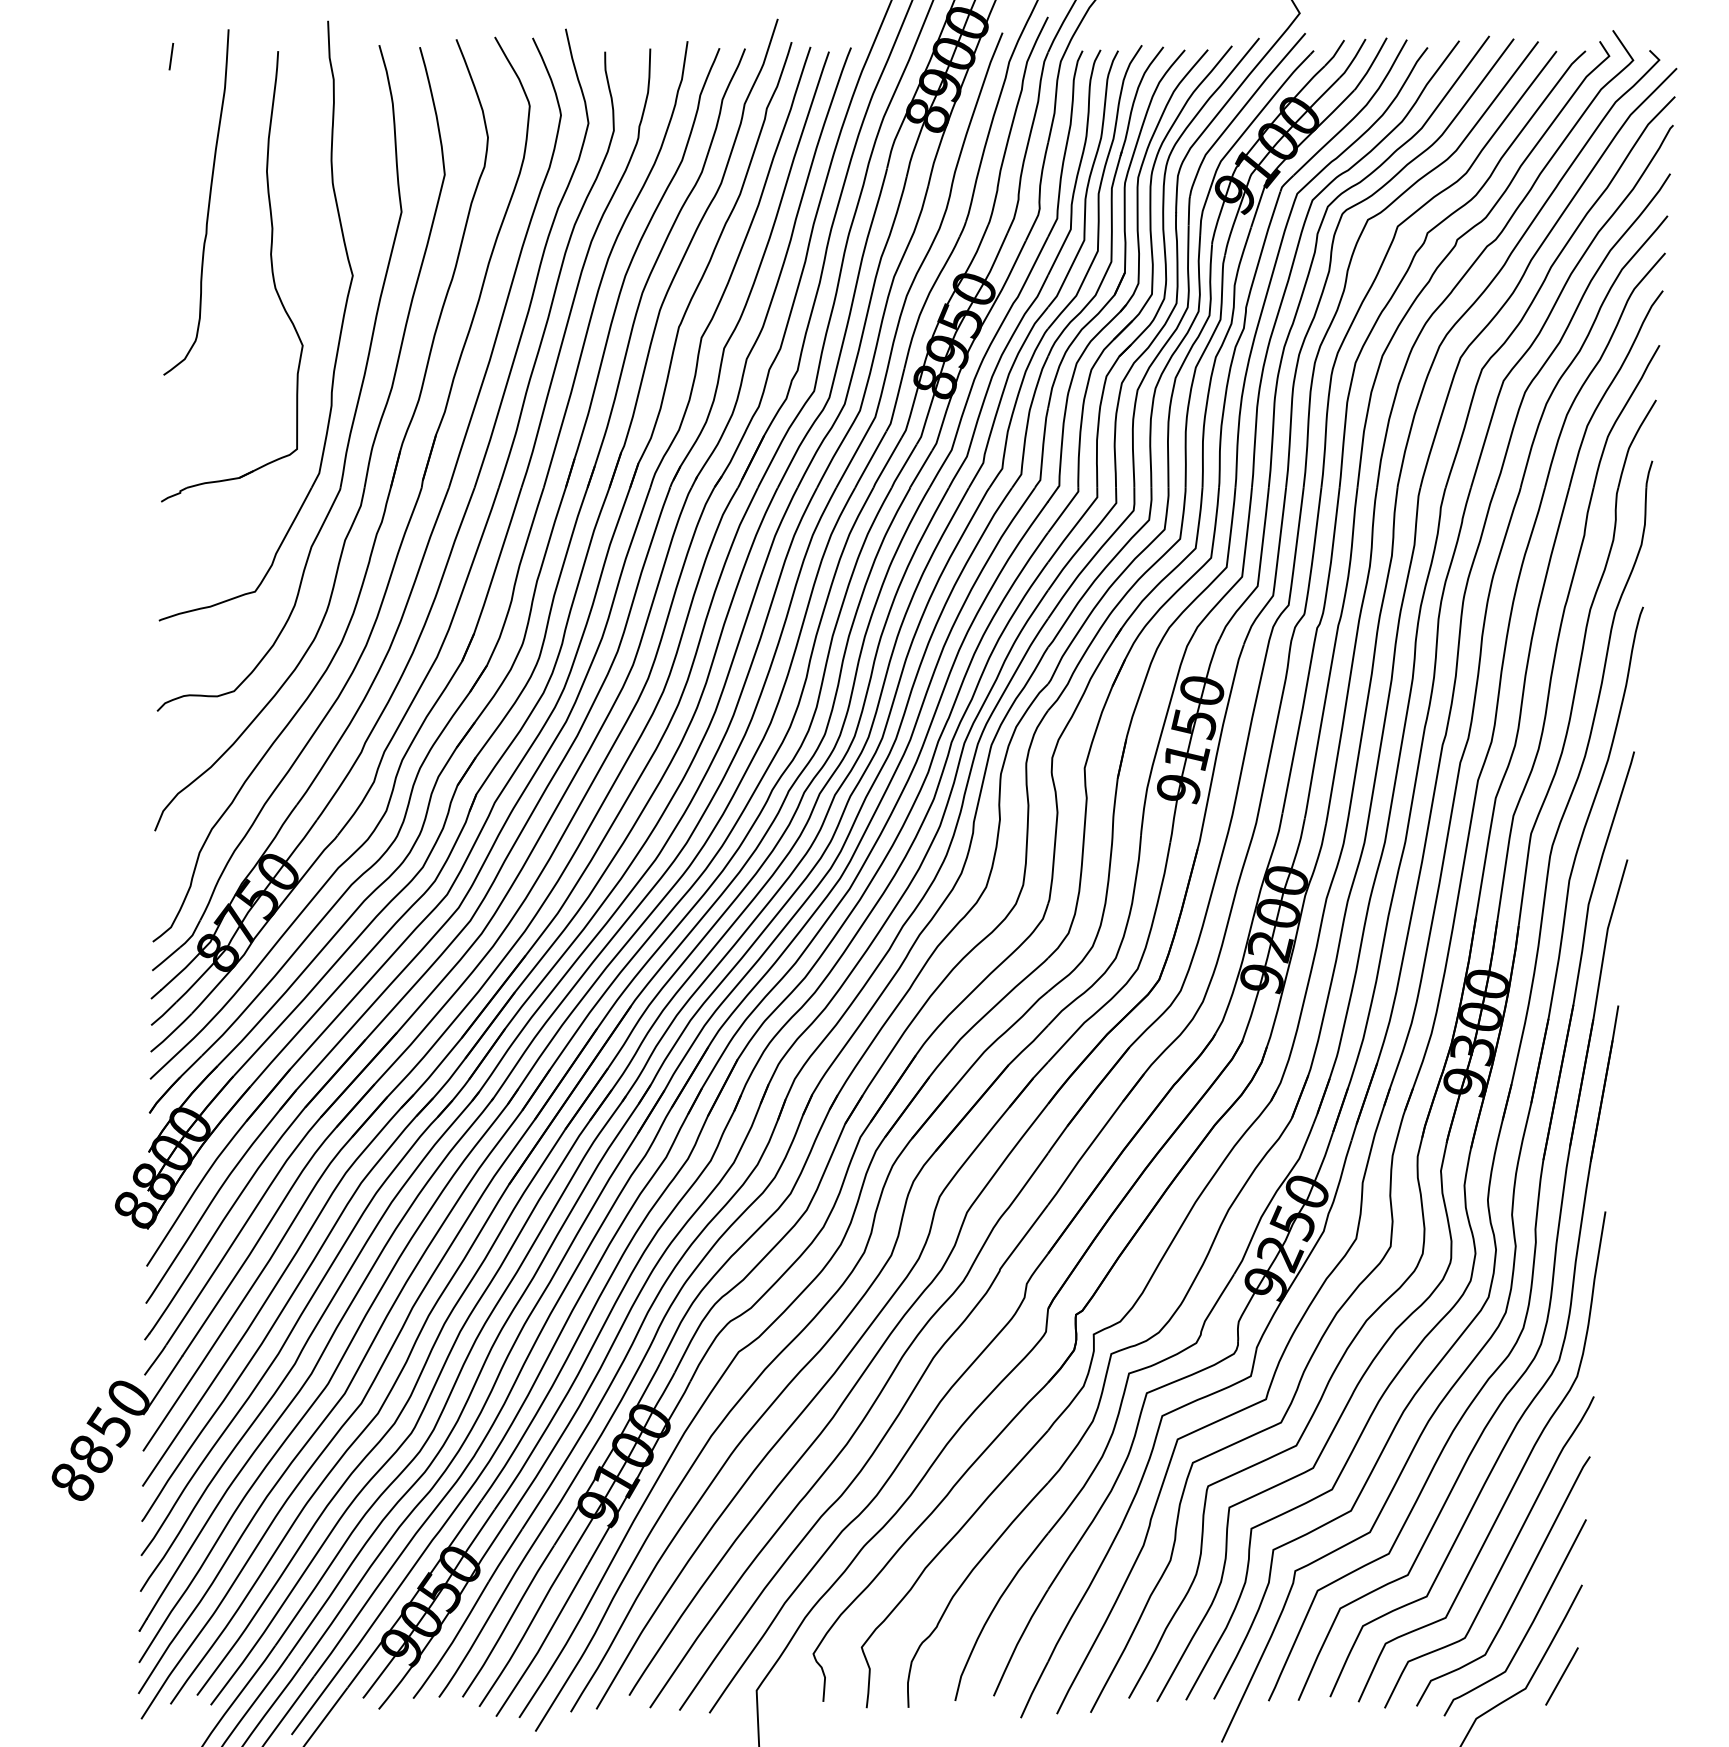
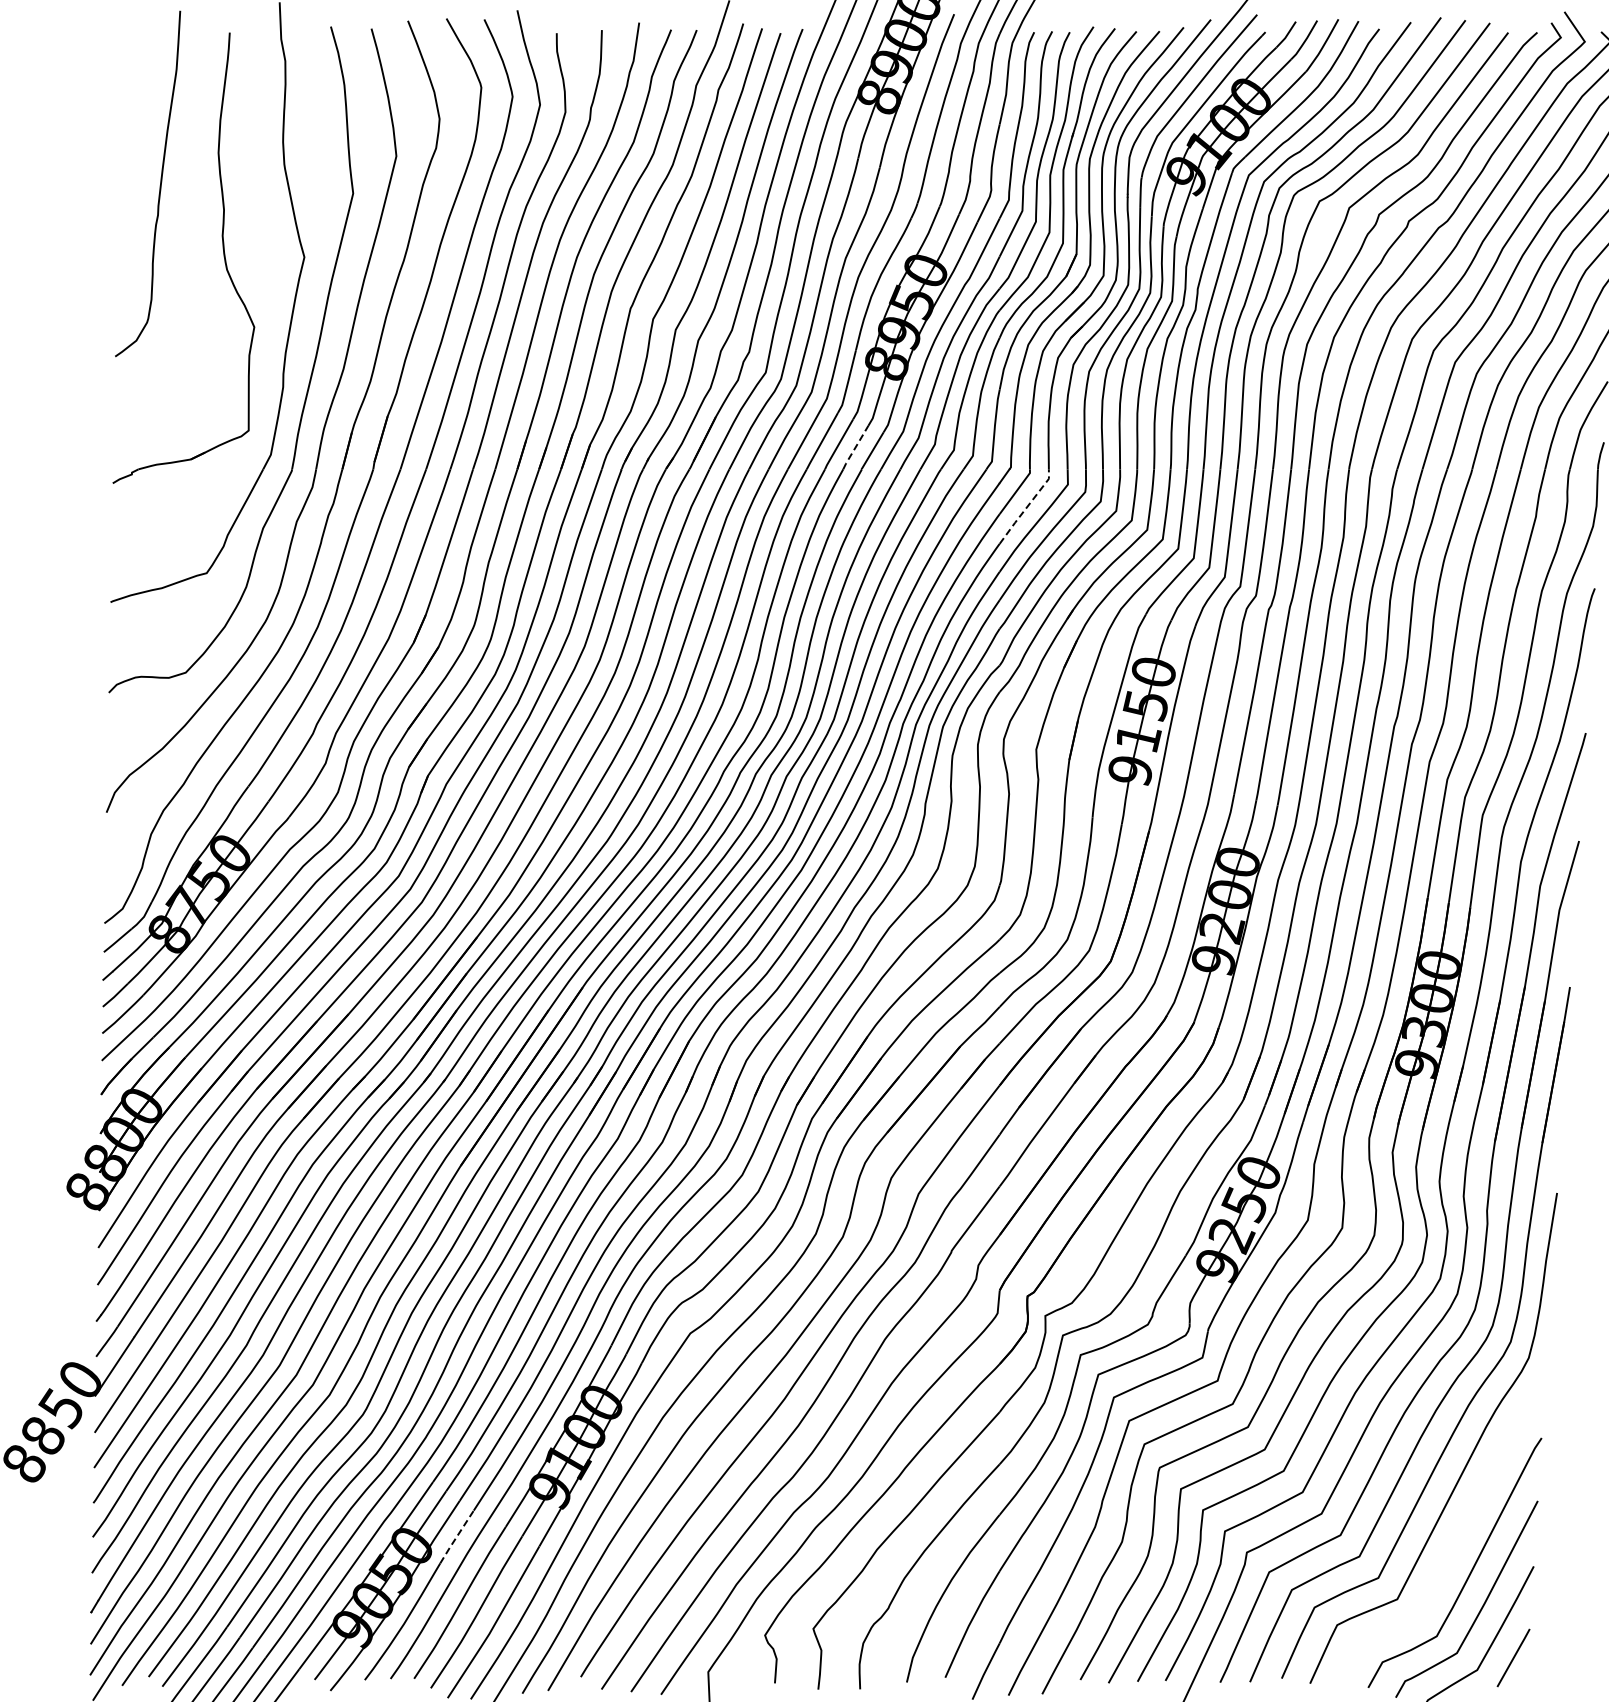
line: (171, 56) -> (123, 37), removed
line: (903, 466) -> (855, 447), solid -> dashed
line: (1075, 525) -> (1027, 506), solid -> dashed
line: (504, 1555) -> (456, 1536), solid -> dashed
curve: (1504, 1559) -> (1456, 1540), removed

